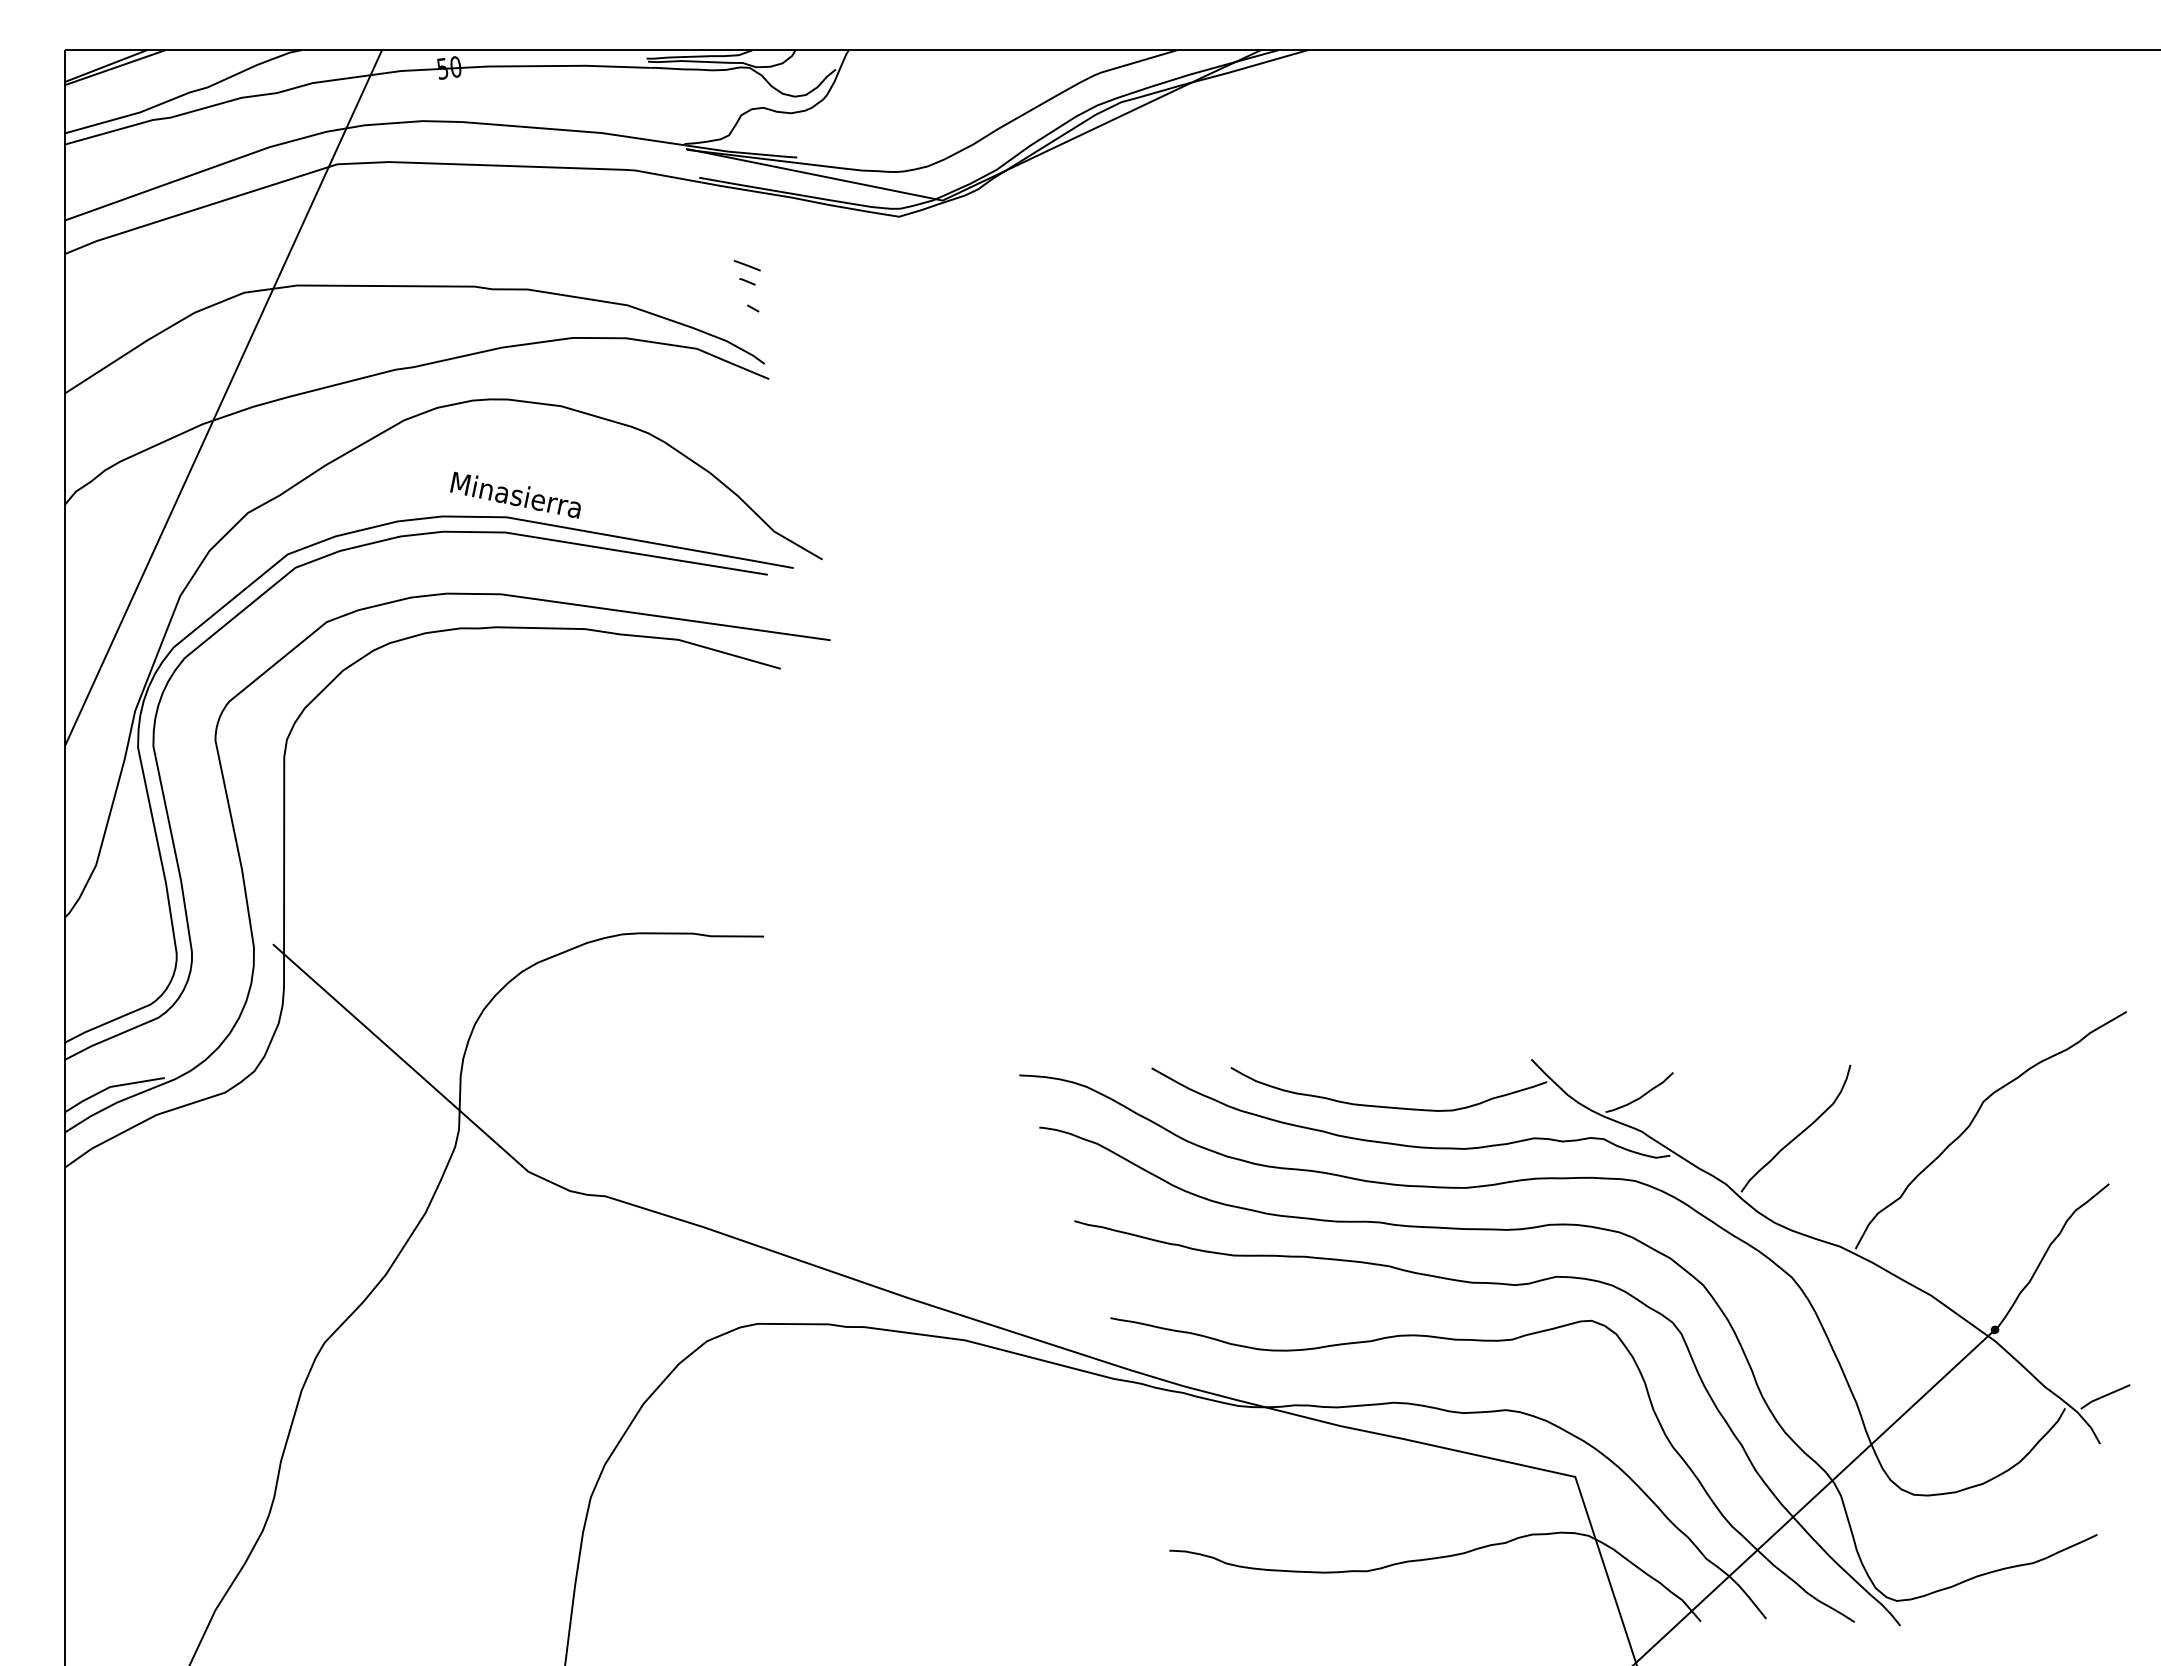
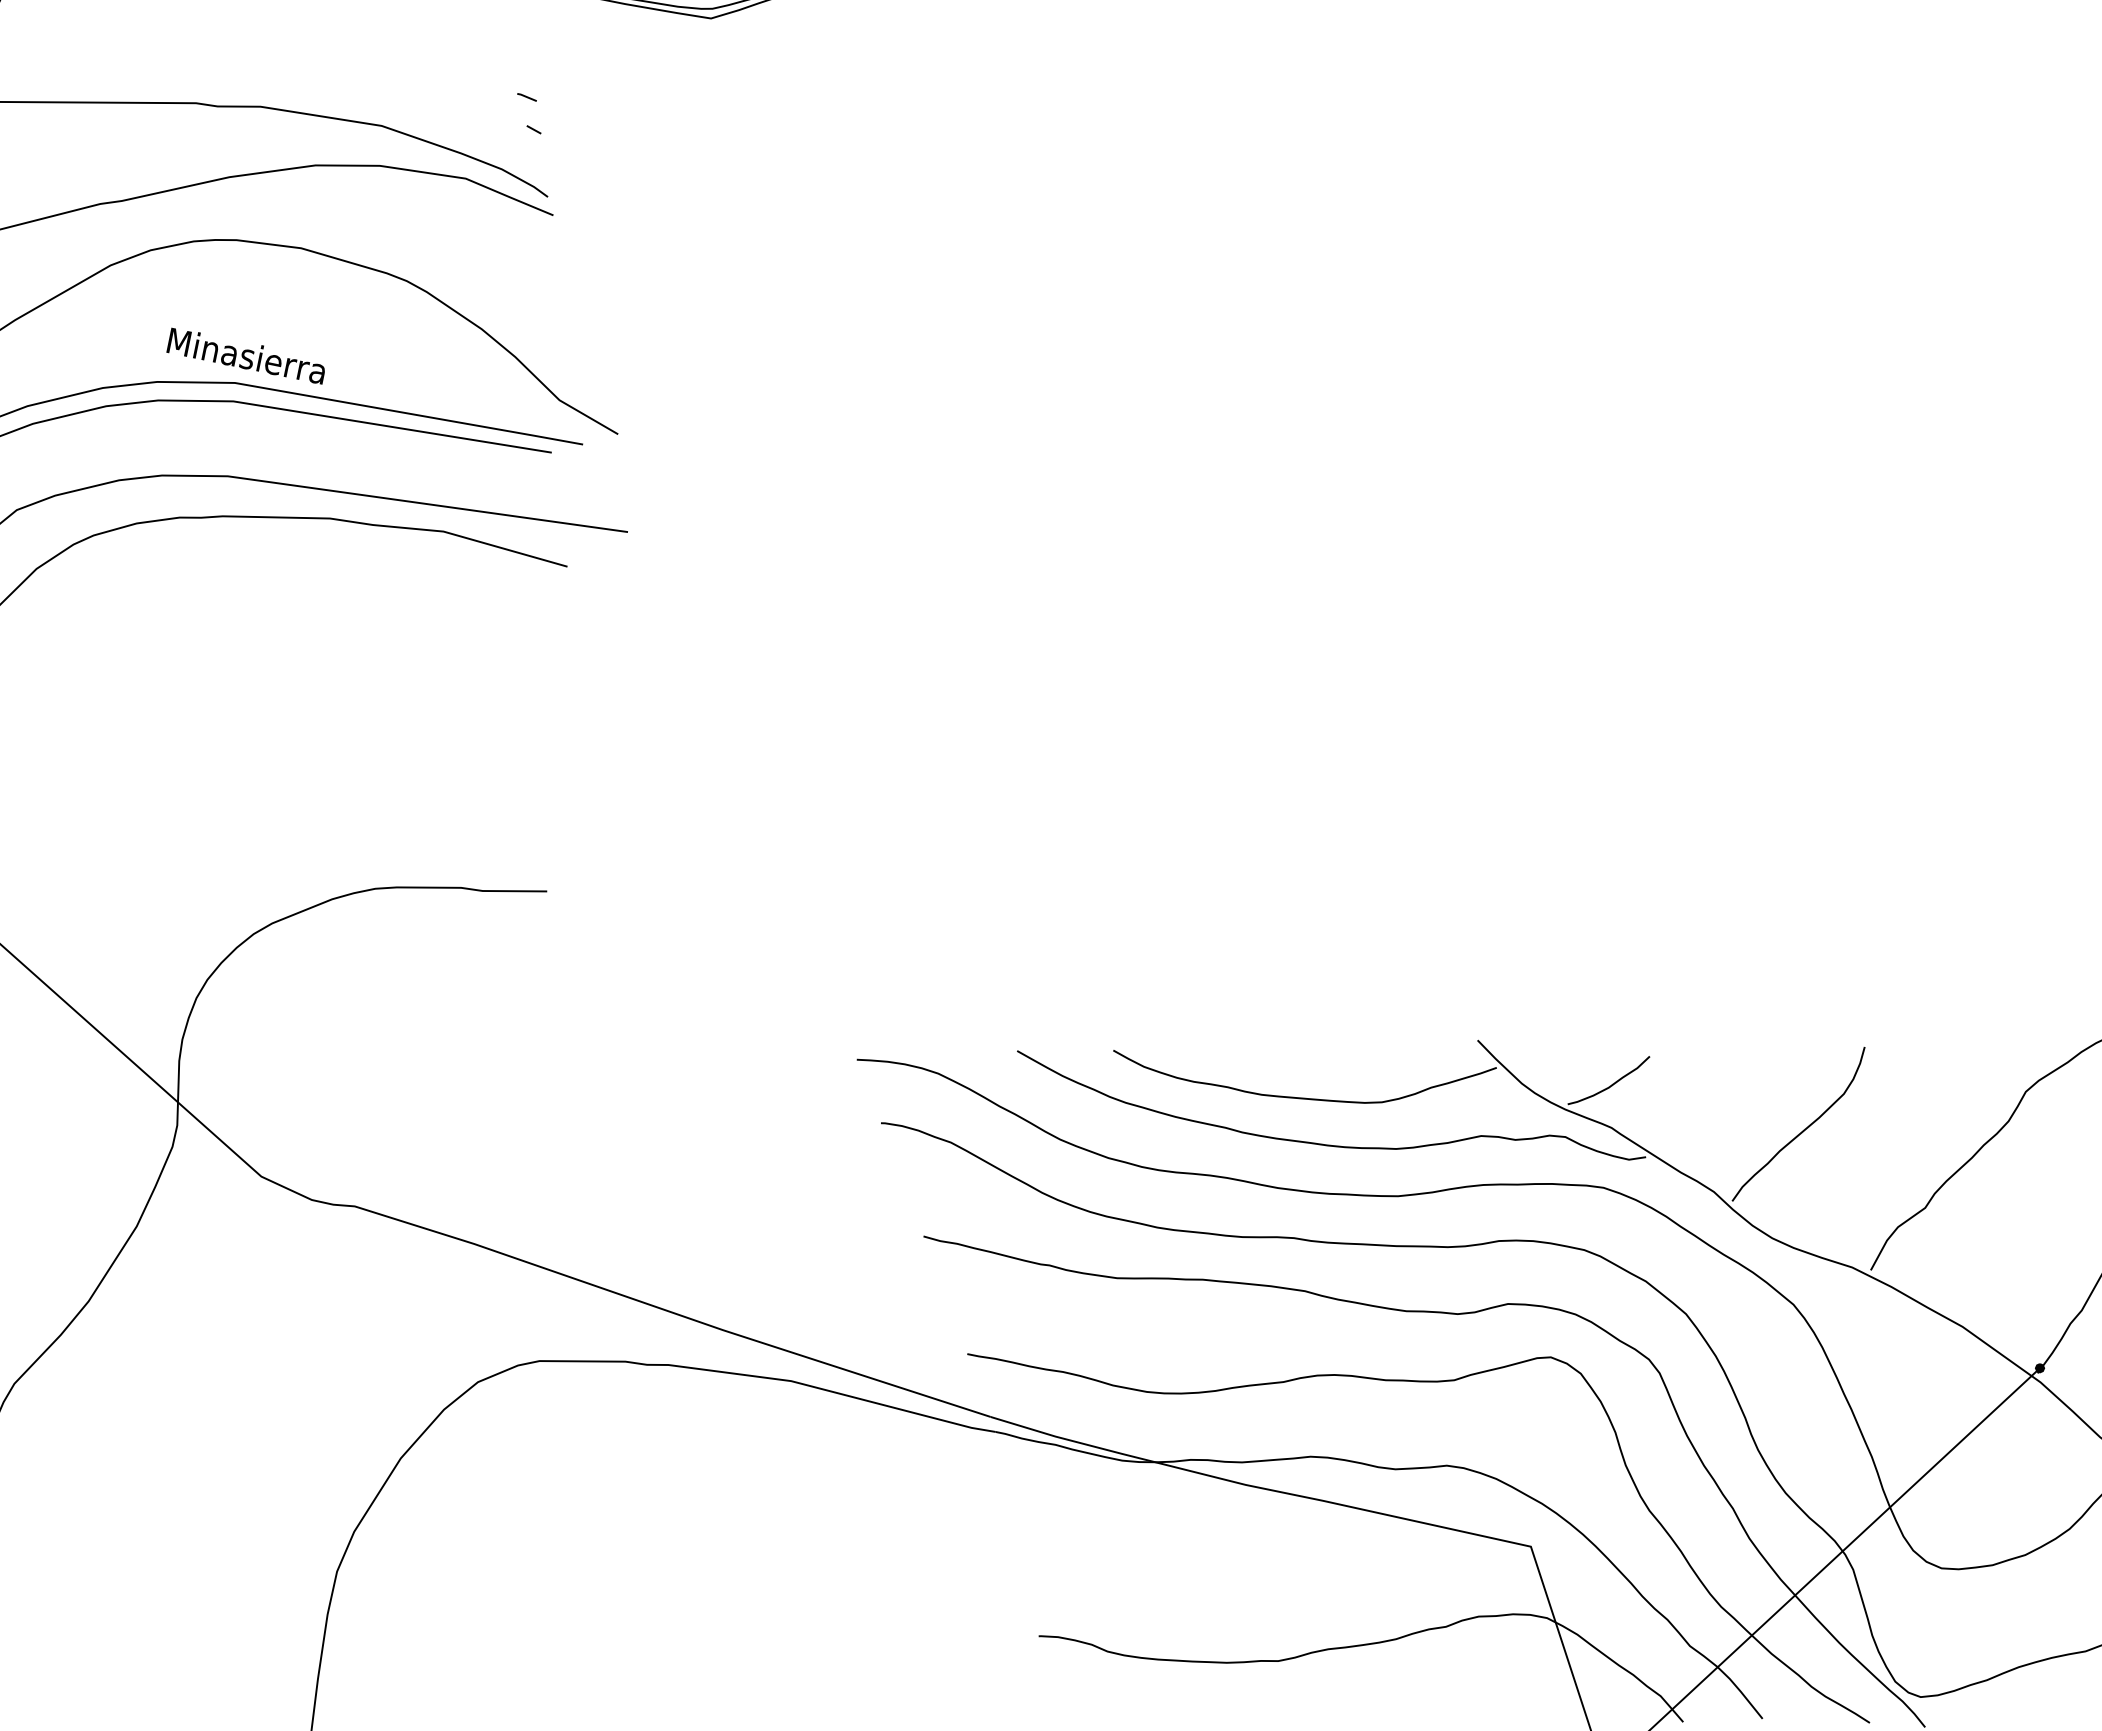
line: (746, 265) -> (525, 77), removed

